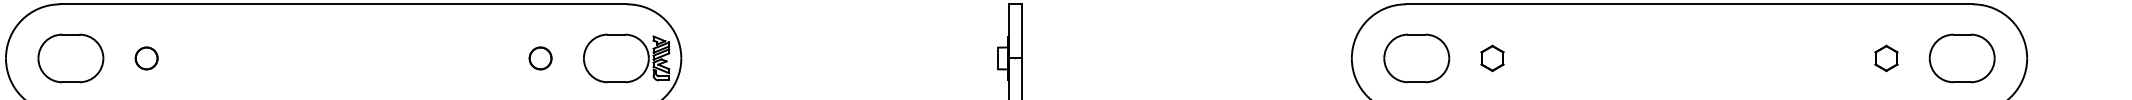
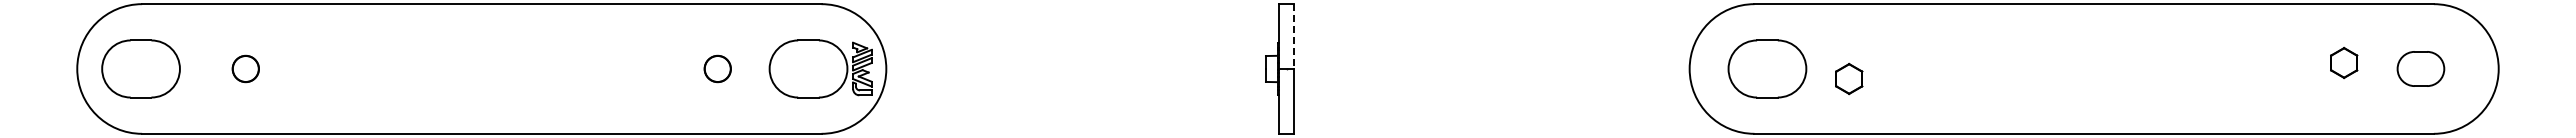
line: (1022, 32) -> (1294, 37), solid -> dashed
part: (70, 58) -> (140, 68), moved
part: (1492, 58) -> (1849, 78), moved
part: (1886, 58) -> (2344, 62), moved
part: (1961, 58) -> (2420, 68), size x0.6

